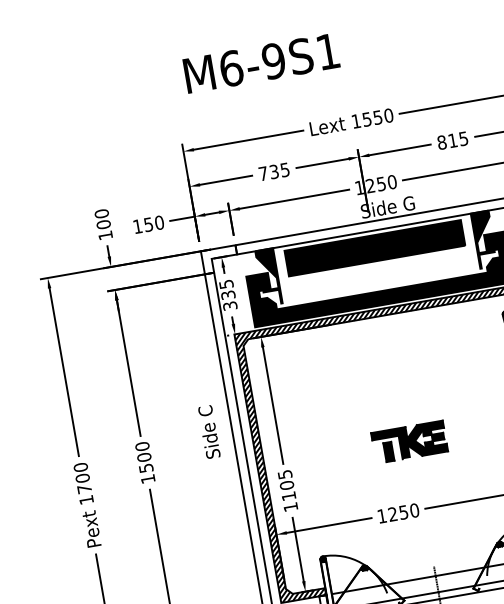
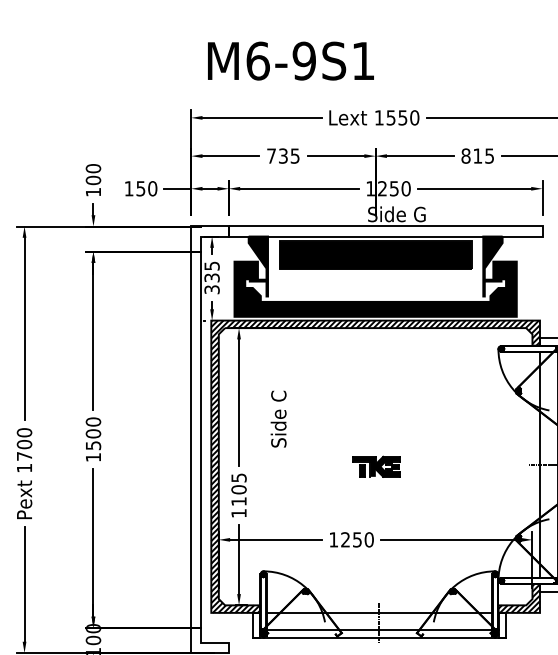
text: (261, 62) -> (290, 60), moved
text: (208, 431) -> (278, 418), moved
part: (409, 442) -> (376, 466), size x0.6

